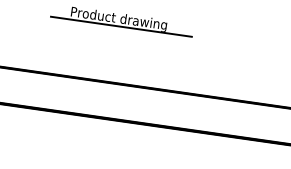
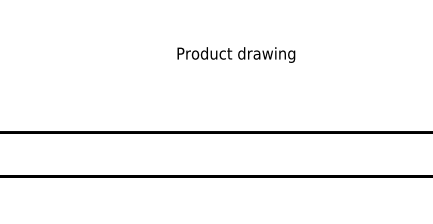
line: (121, 26) -> (240, 63), removed

